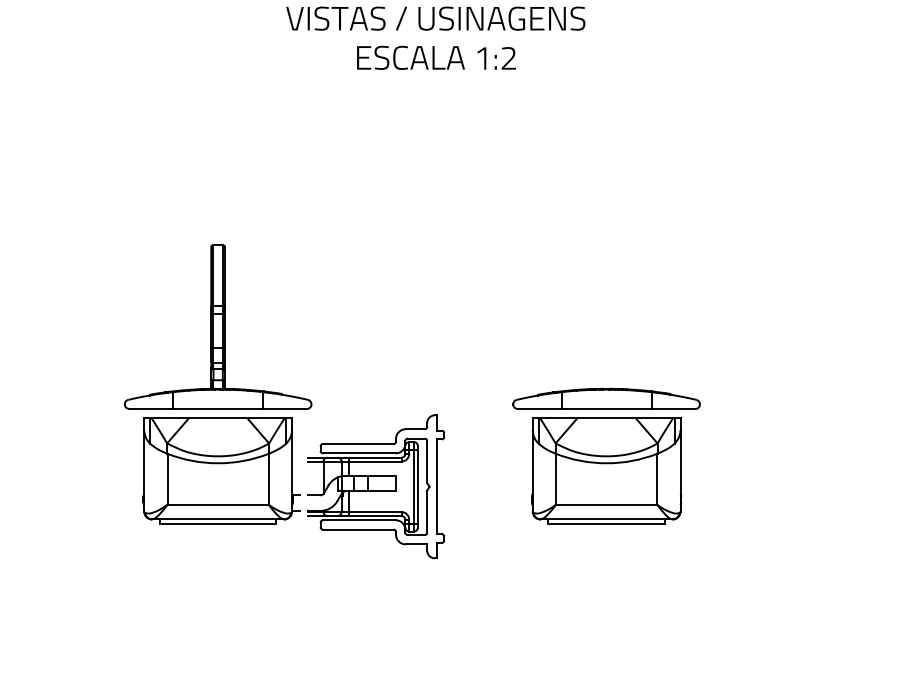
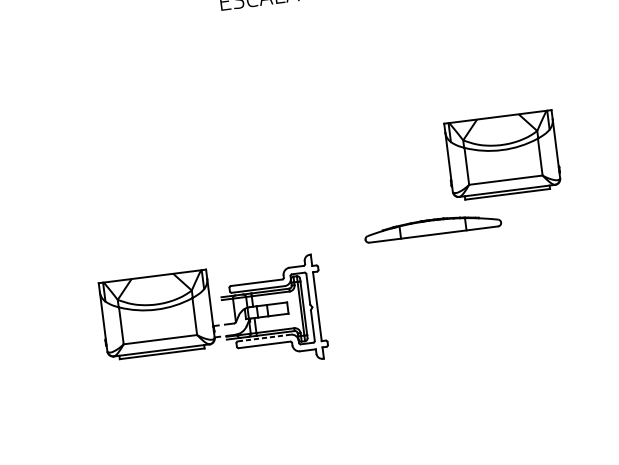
part: (218, 326) -> (144, 210), removed
part: (606, 470) -> (502, 155), moved
line: (359, 520) -> (264, 338), solid -> dashed

